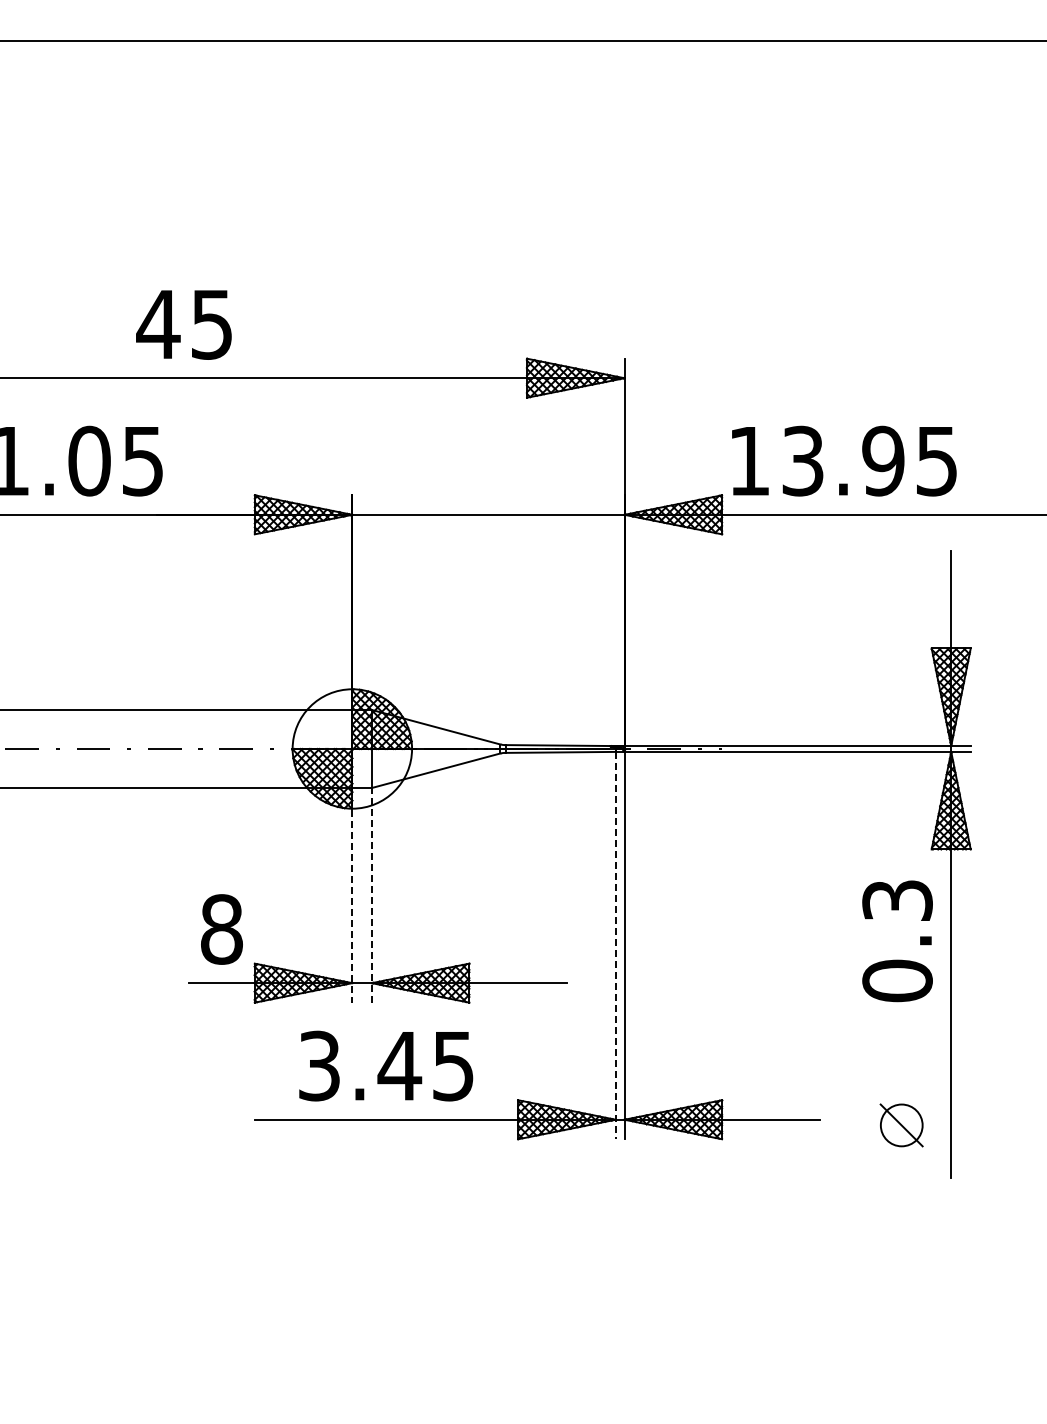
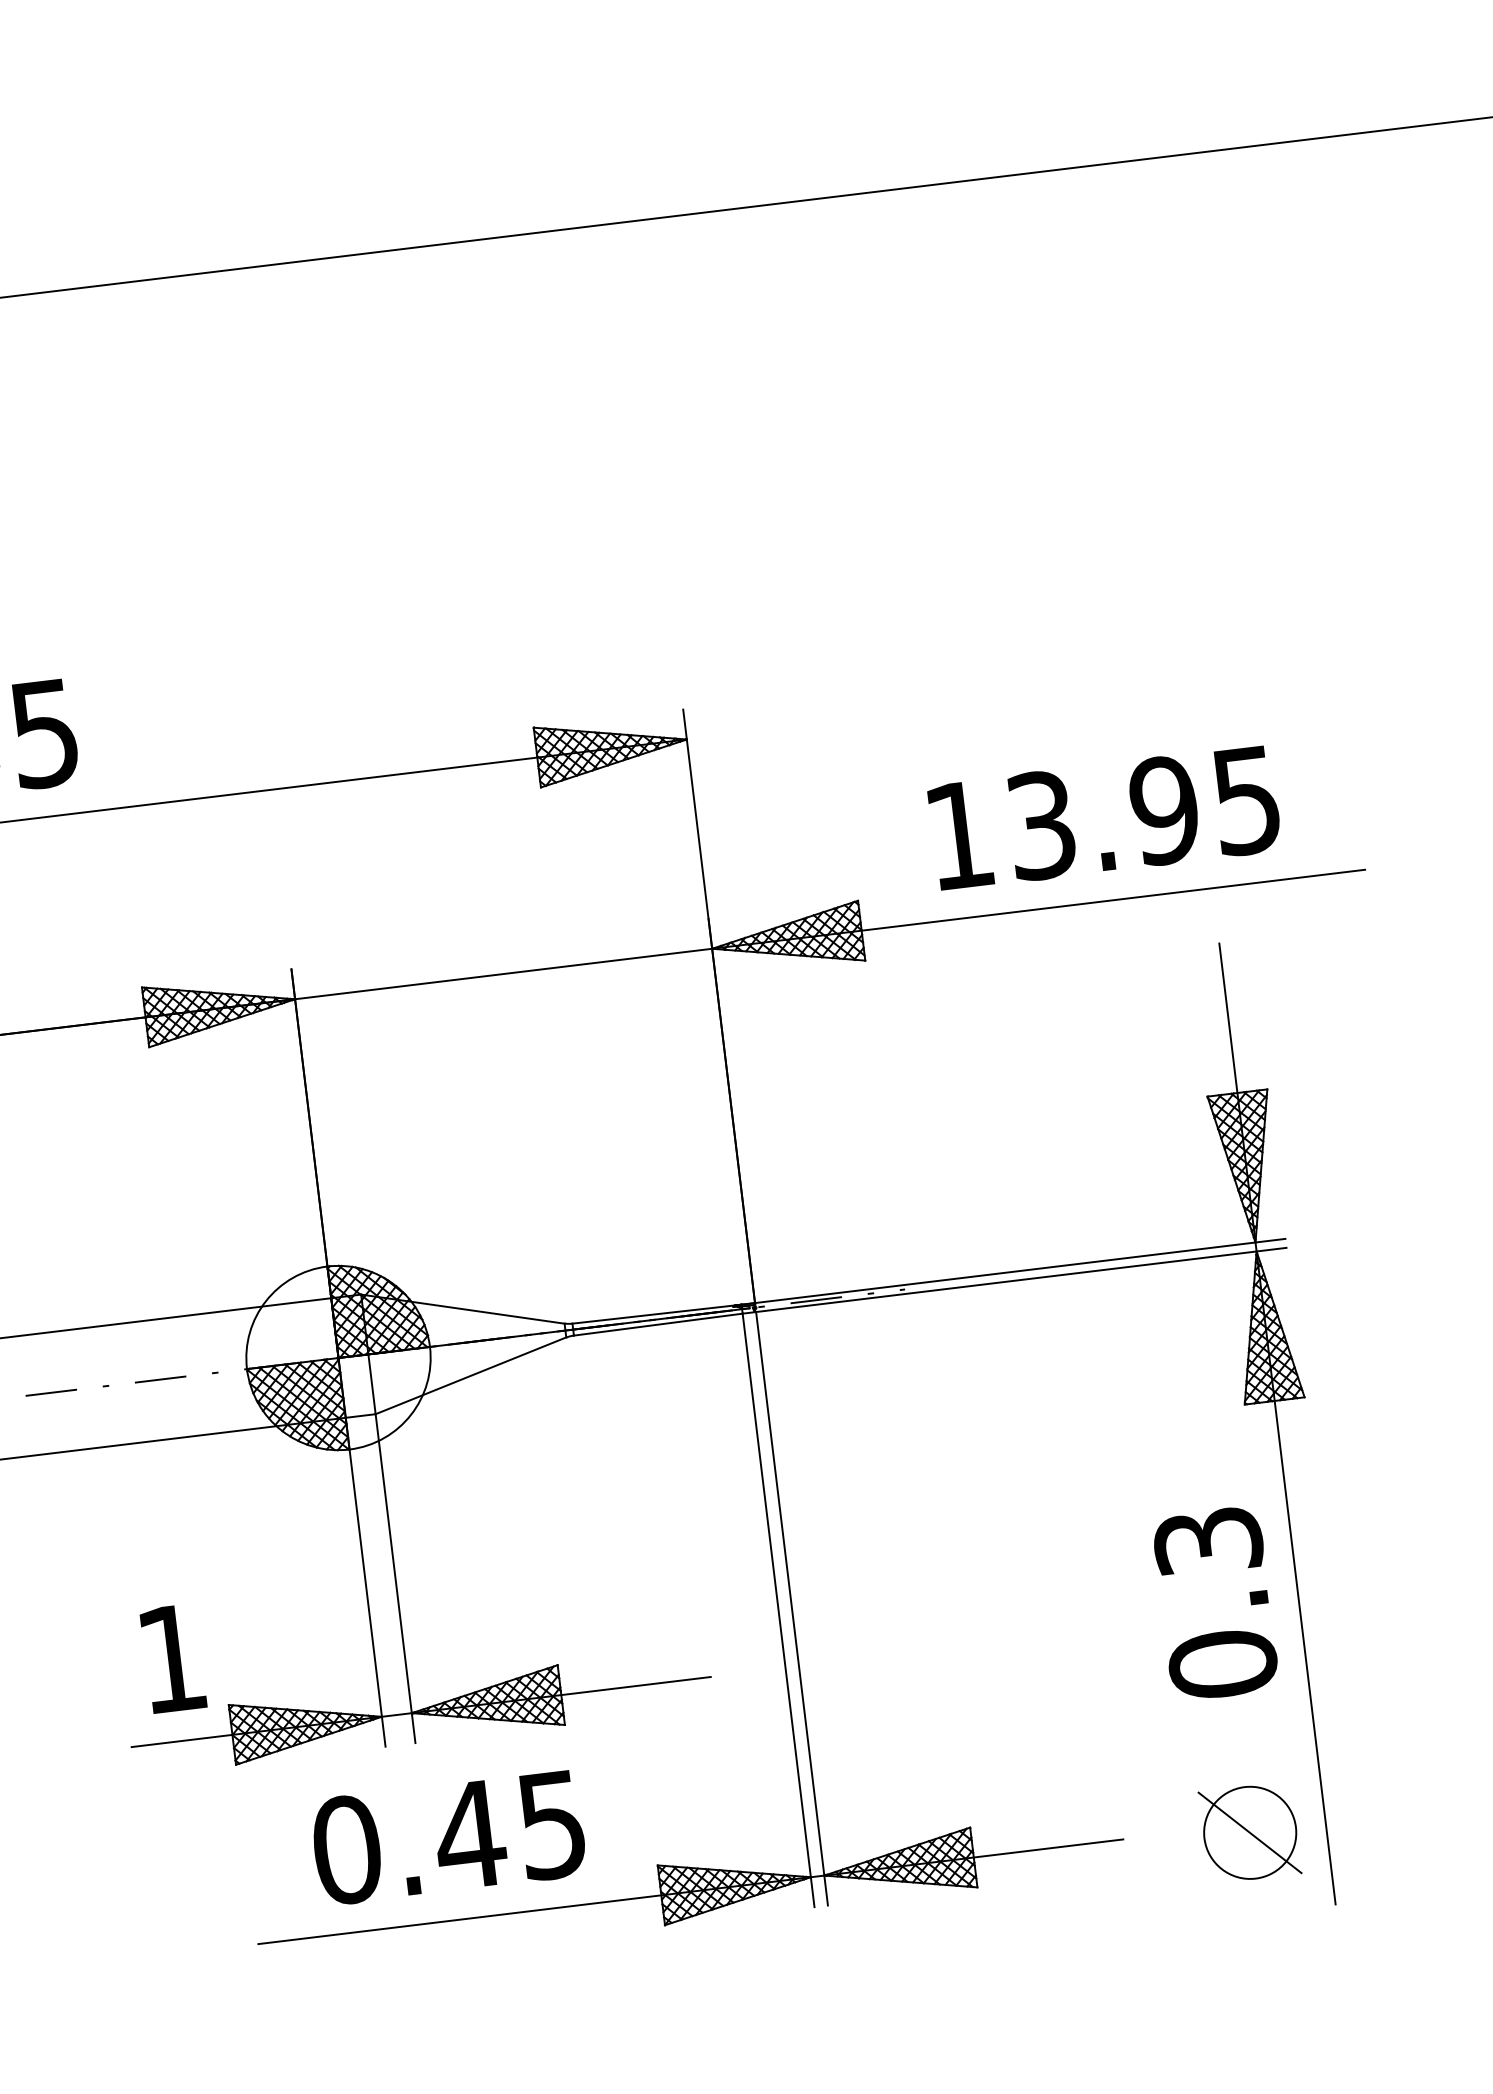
text: (844, 460) -> (1104, 816), moved
line: (371, 894) -> (394, 1577), dashed -> solid
line: (352, 895) -> (365, 1582), dashed -> solid
text: (221, 929) -> (171, 1658), 8 -> 1
text: (897, 941) -> (1215, 1603), moved
line: (615, 945) -> (778, 1610), dashed -> solid
text: (319, 1065) -> (346, 1849), 3.45 -> 0.45
part: (901, 1125) -> (1249, 1833), size x1.43

